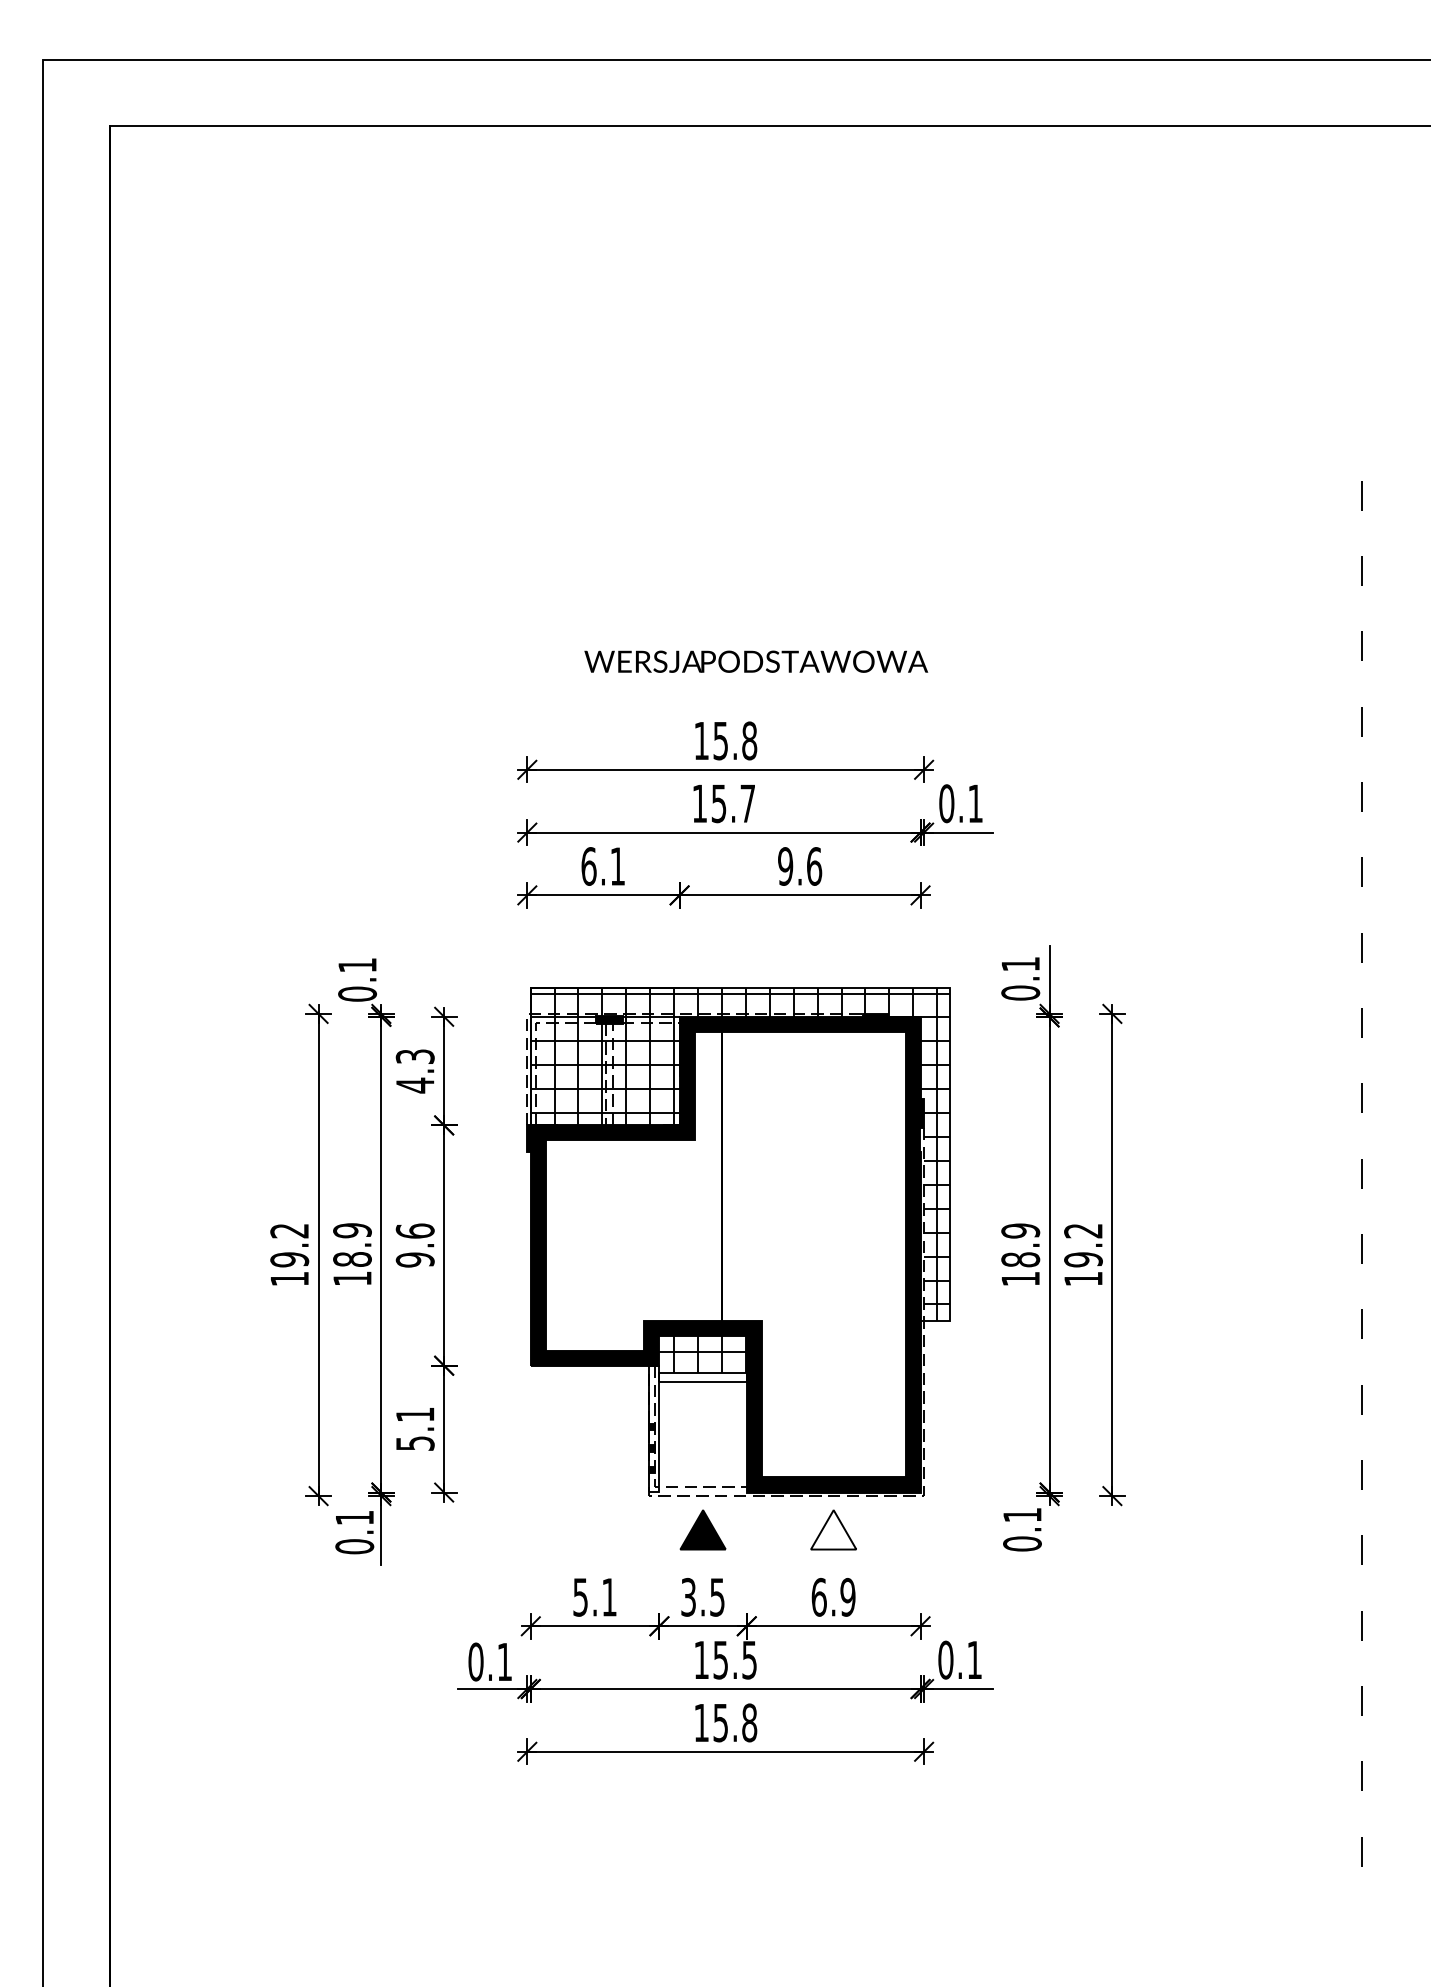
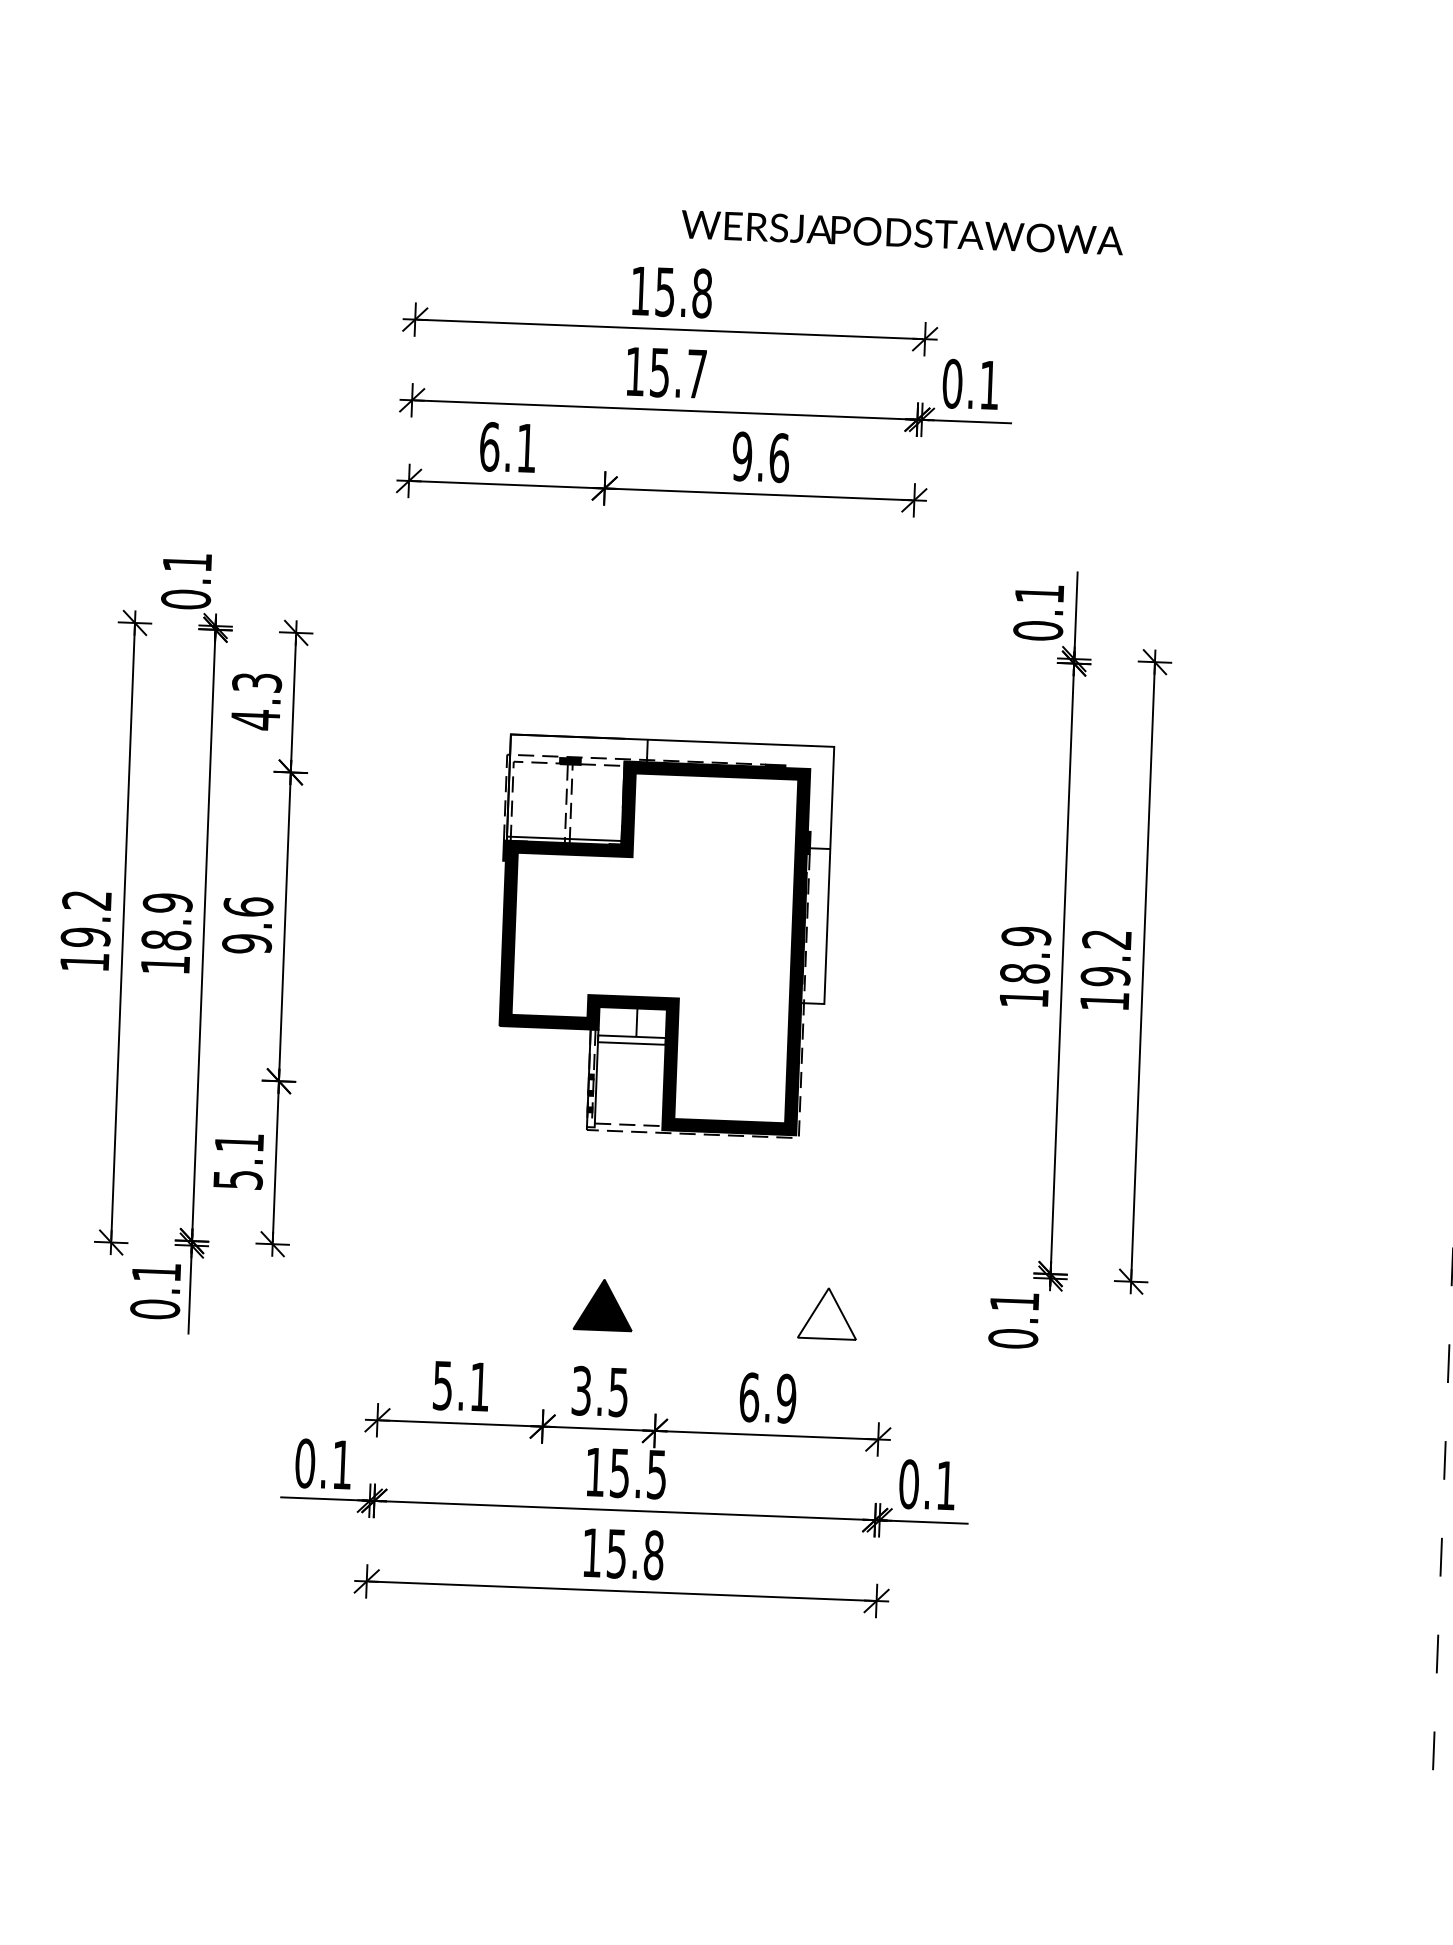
text: (756, 661) -> (902, 232), moved
part: (738, 1241) -> (663, 936), size x0.6
part: (833, 1529) -> (827, 1313), moved

